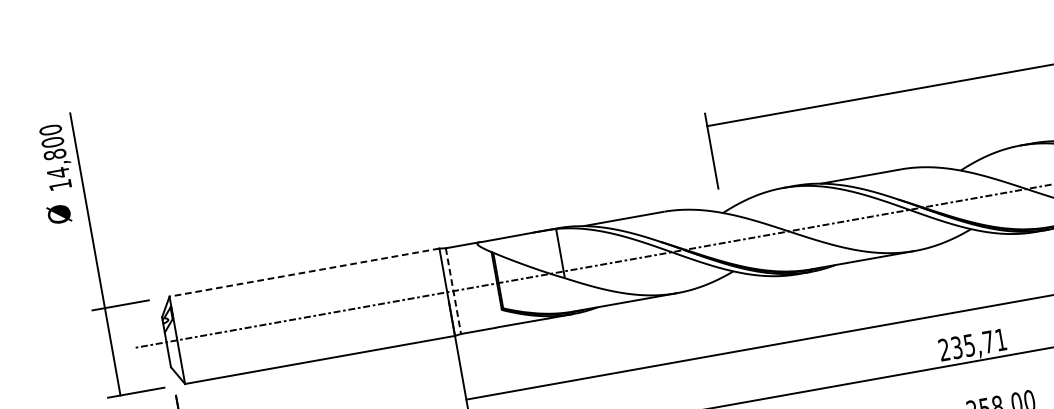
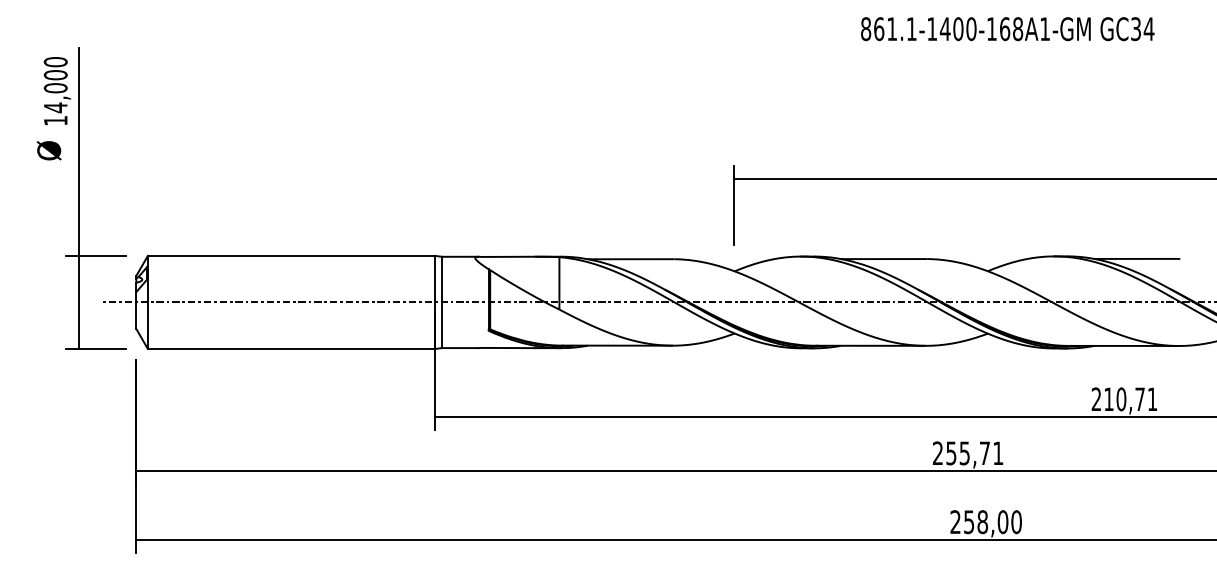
text: (54, 154) -> (55, 88), 14,800 -> 14,000
line: (304, 272) -> (291, 255), dashed -> solid
line: (453, 291) -> (442, 302), dashed -> solid
text: (956, 346) -> (951, 452), 235,71 -> 255,71

